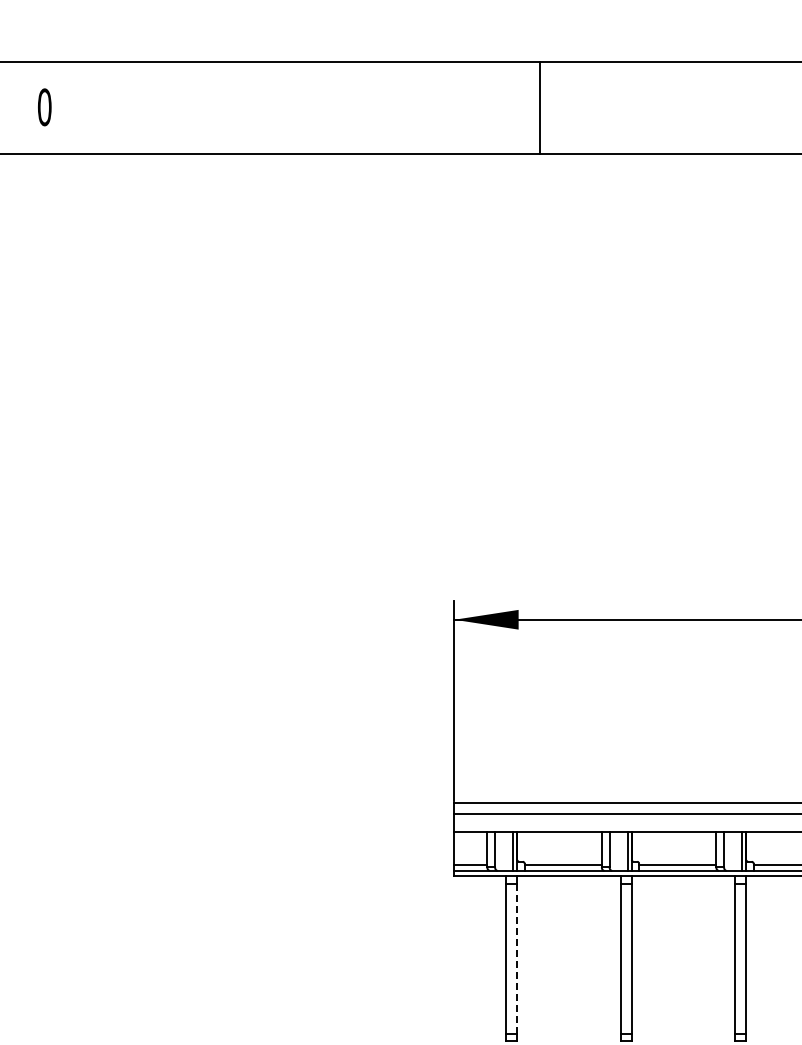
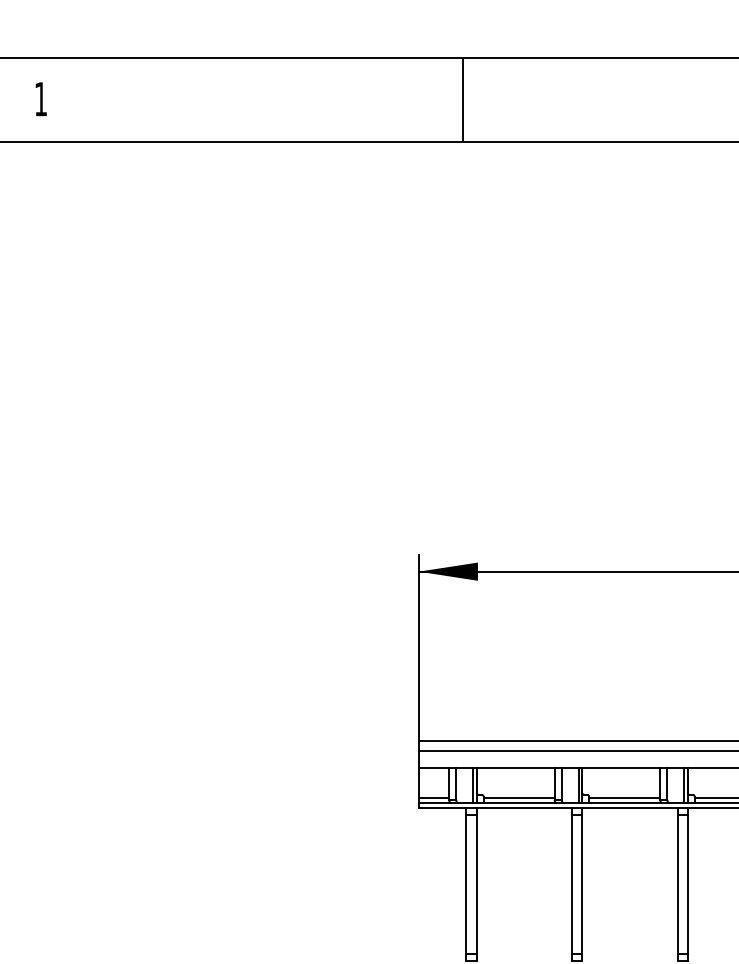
text: (44, 107) -> (40, 99), 0 -> 1
line: (540, 108) -> (463, 100), moved
line: (517, 959) -> (476, 884), dashed -> solid

